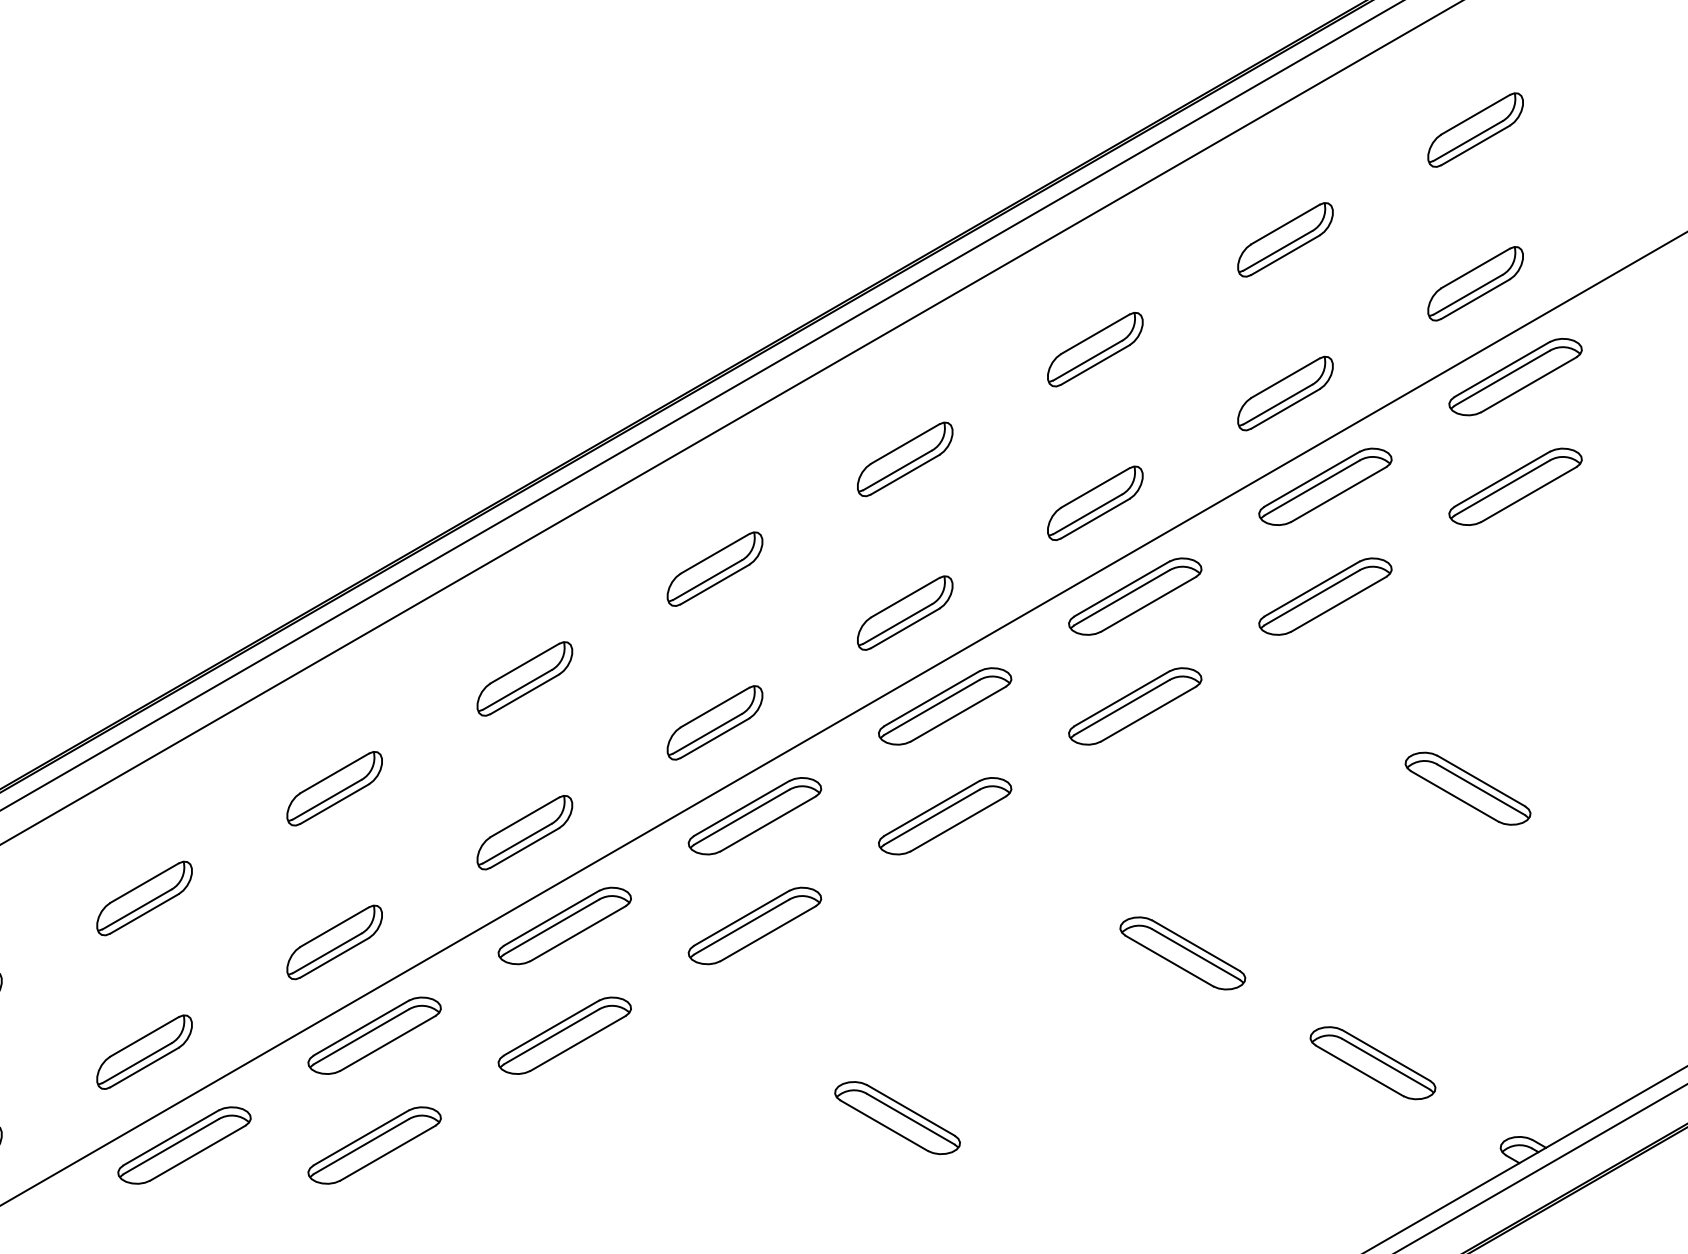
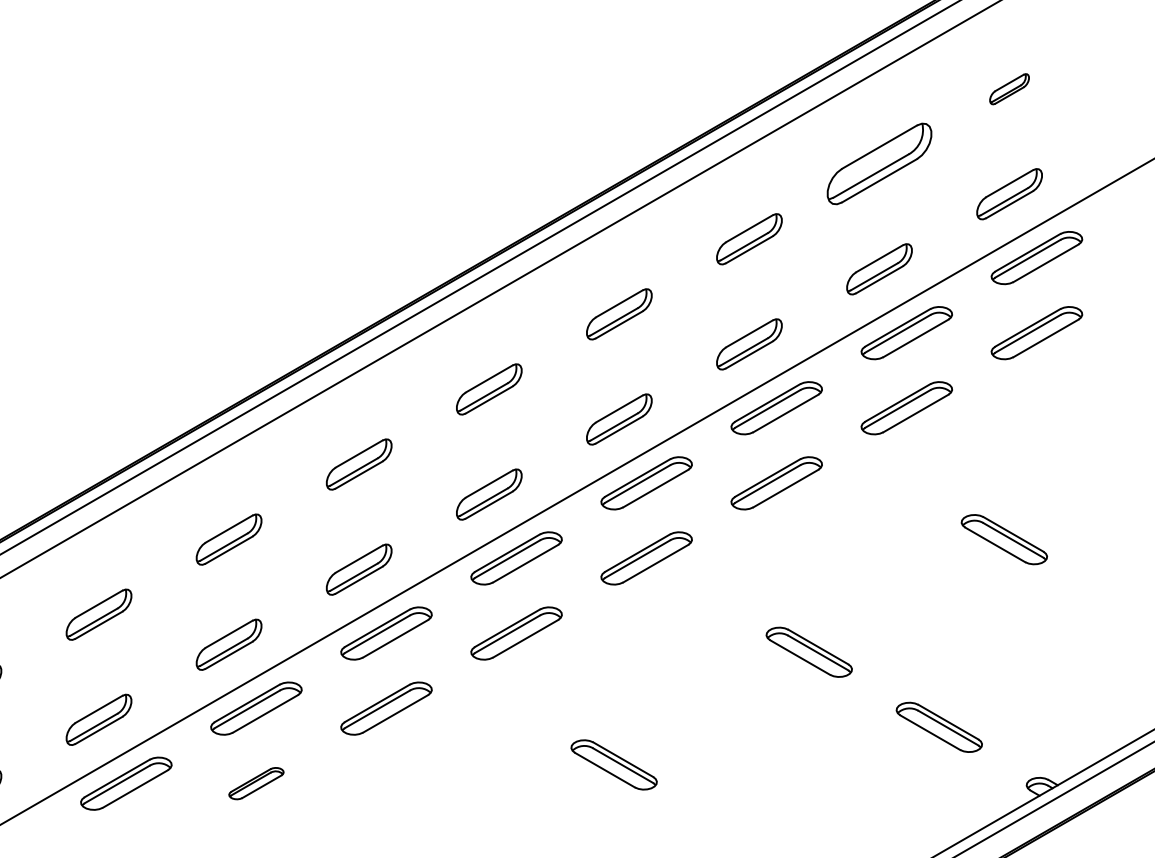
part: (1475, 130) -> (1009, 89), size x0.6
part: (1285, 240) -> (879, 164), size x1.6
part: (374, 1145) -> (256, 783), size x0.6

